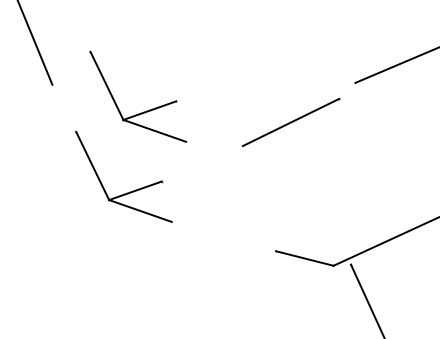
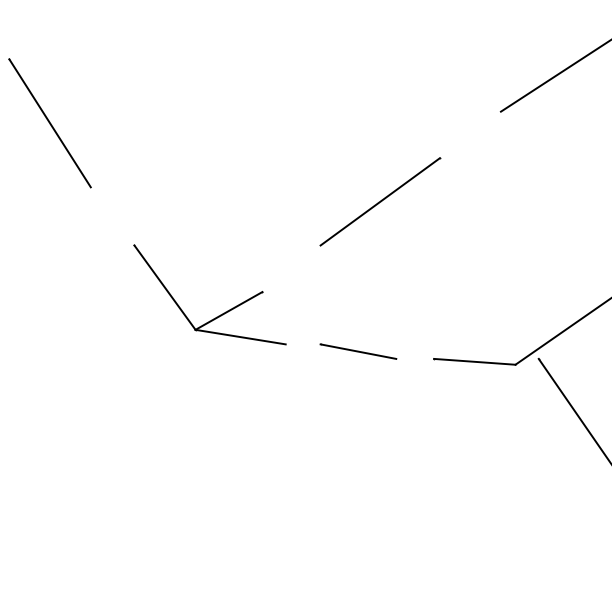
part: (143, 112) -> (220, 202), removed
line: (291, 122) -> (380, 201), moved
line: (222, 236) -> (358, 351), added

